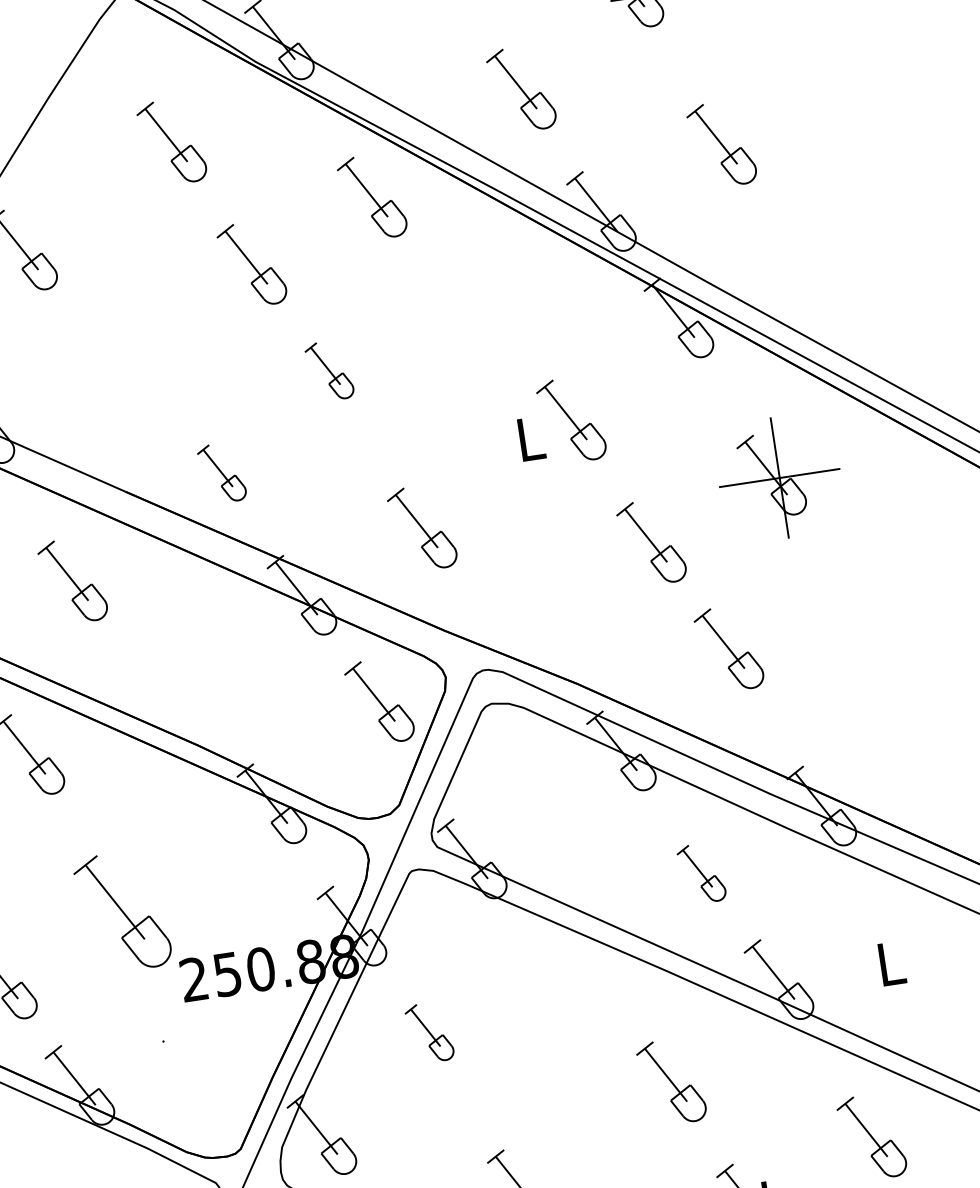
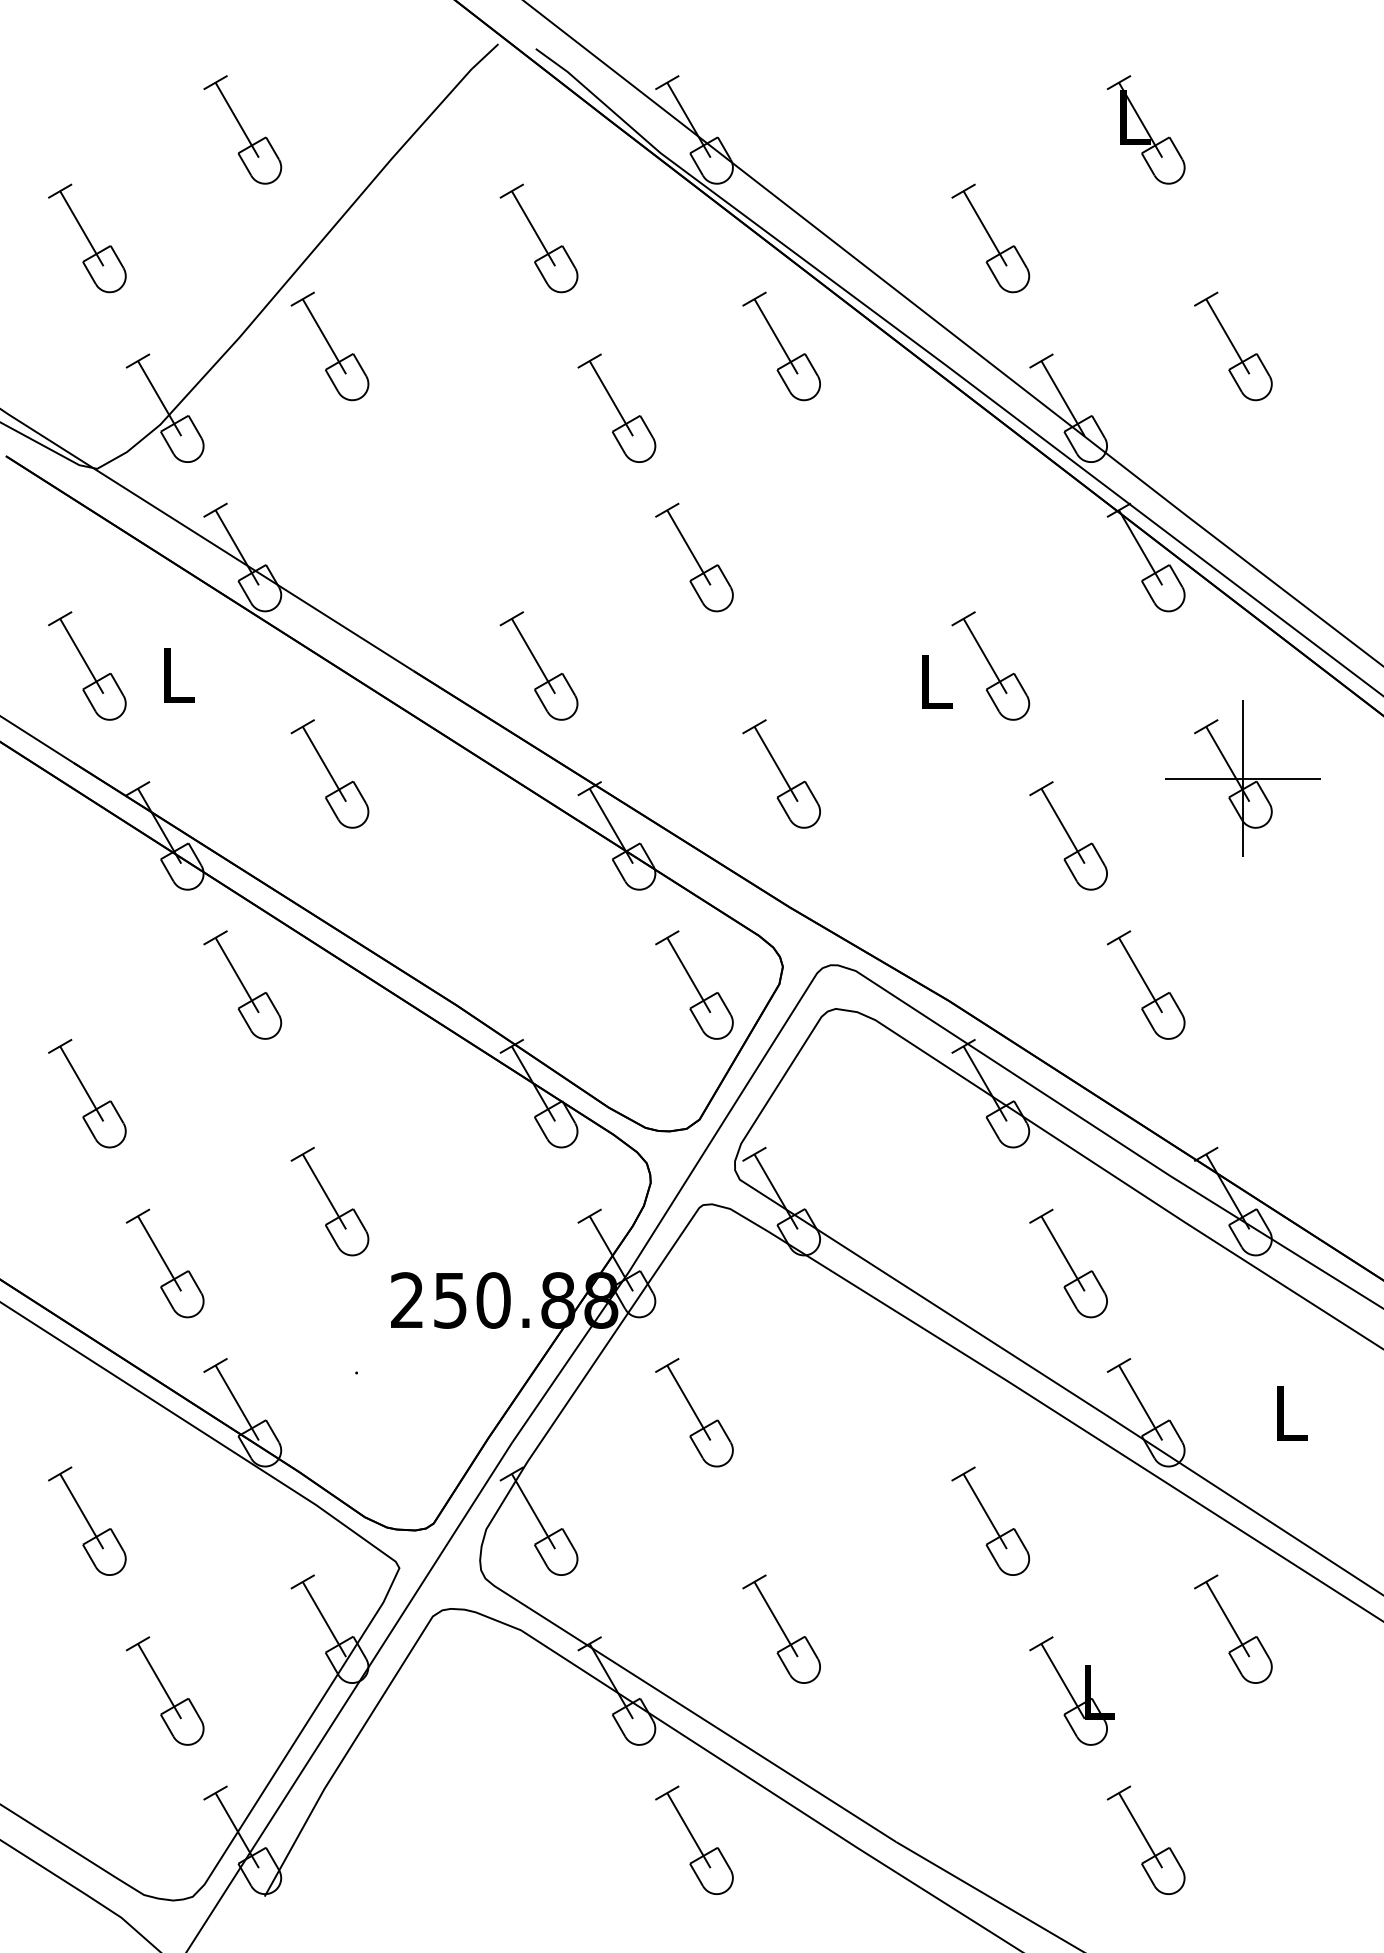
part: (329, 370) -> (694, 557), size x1.43
part: (221, 472) -> (538, 665), size x1.43
part: (701, 873) -> (1068, 1263), size x1.43
part: (122, 912) -> (329, 1201), size x0.71
part: (429, 1032) -> (694, 1412), size x1.43

